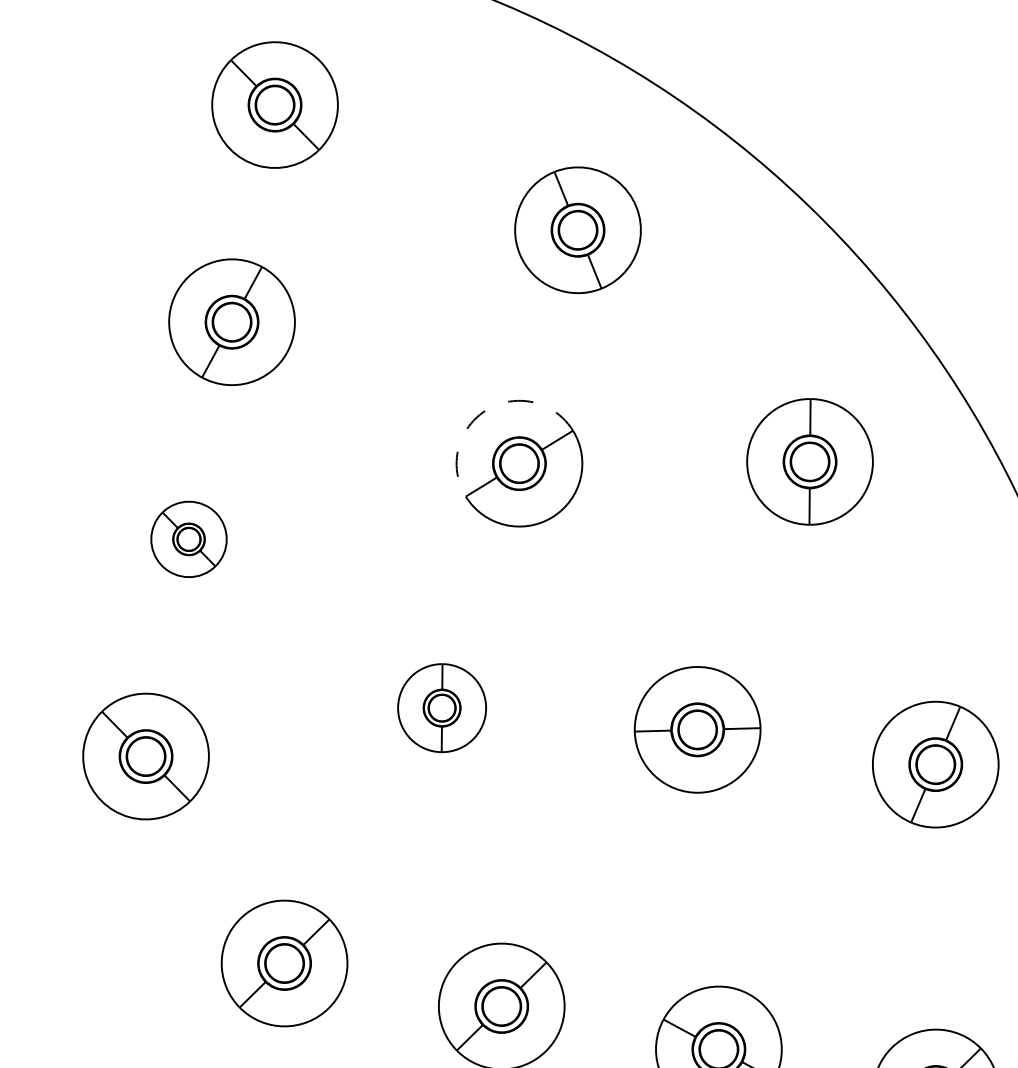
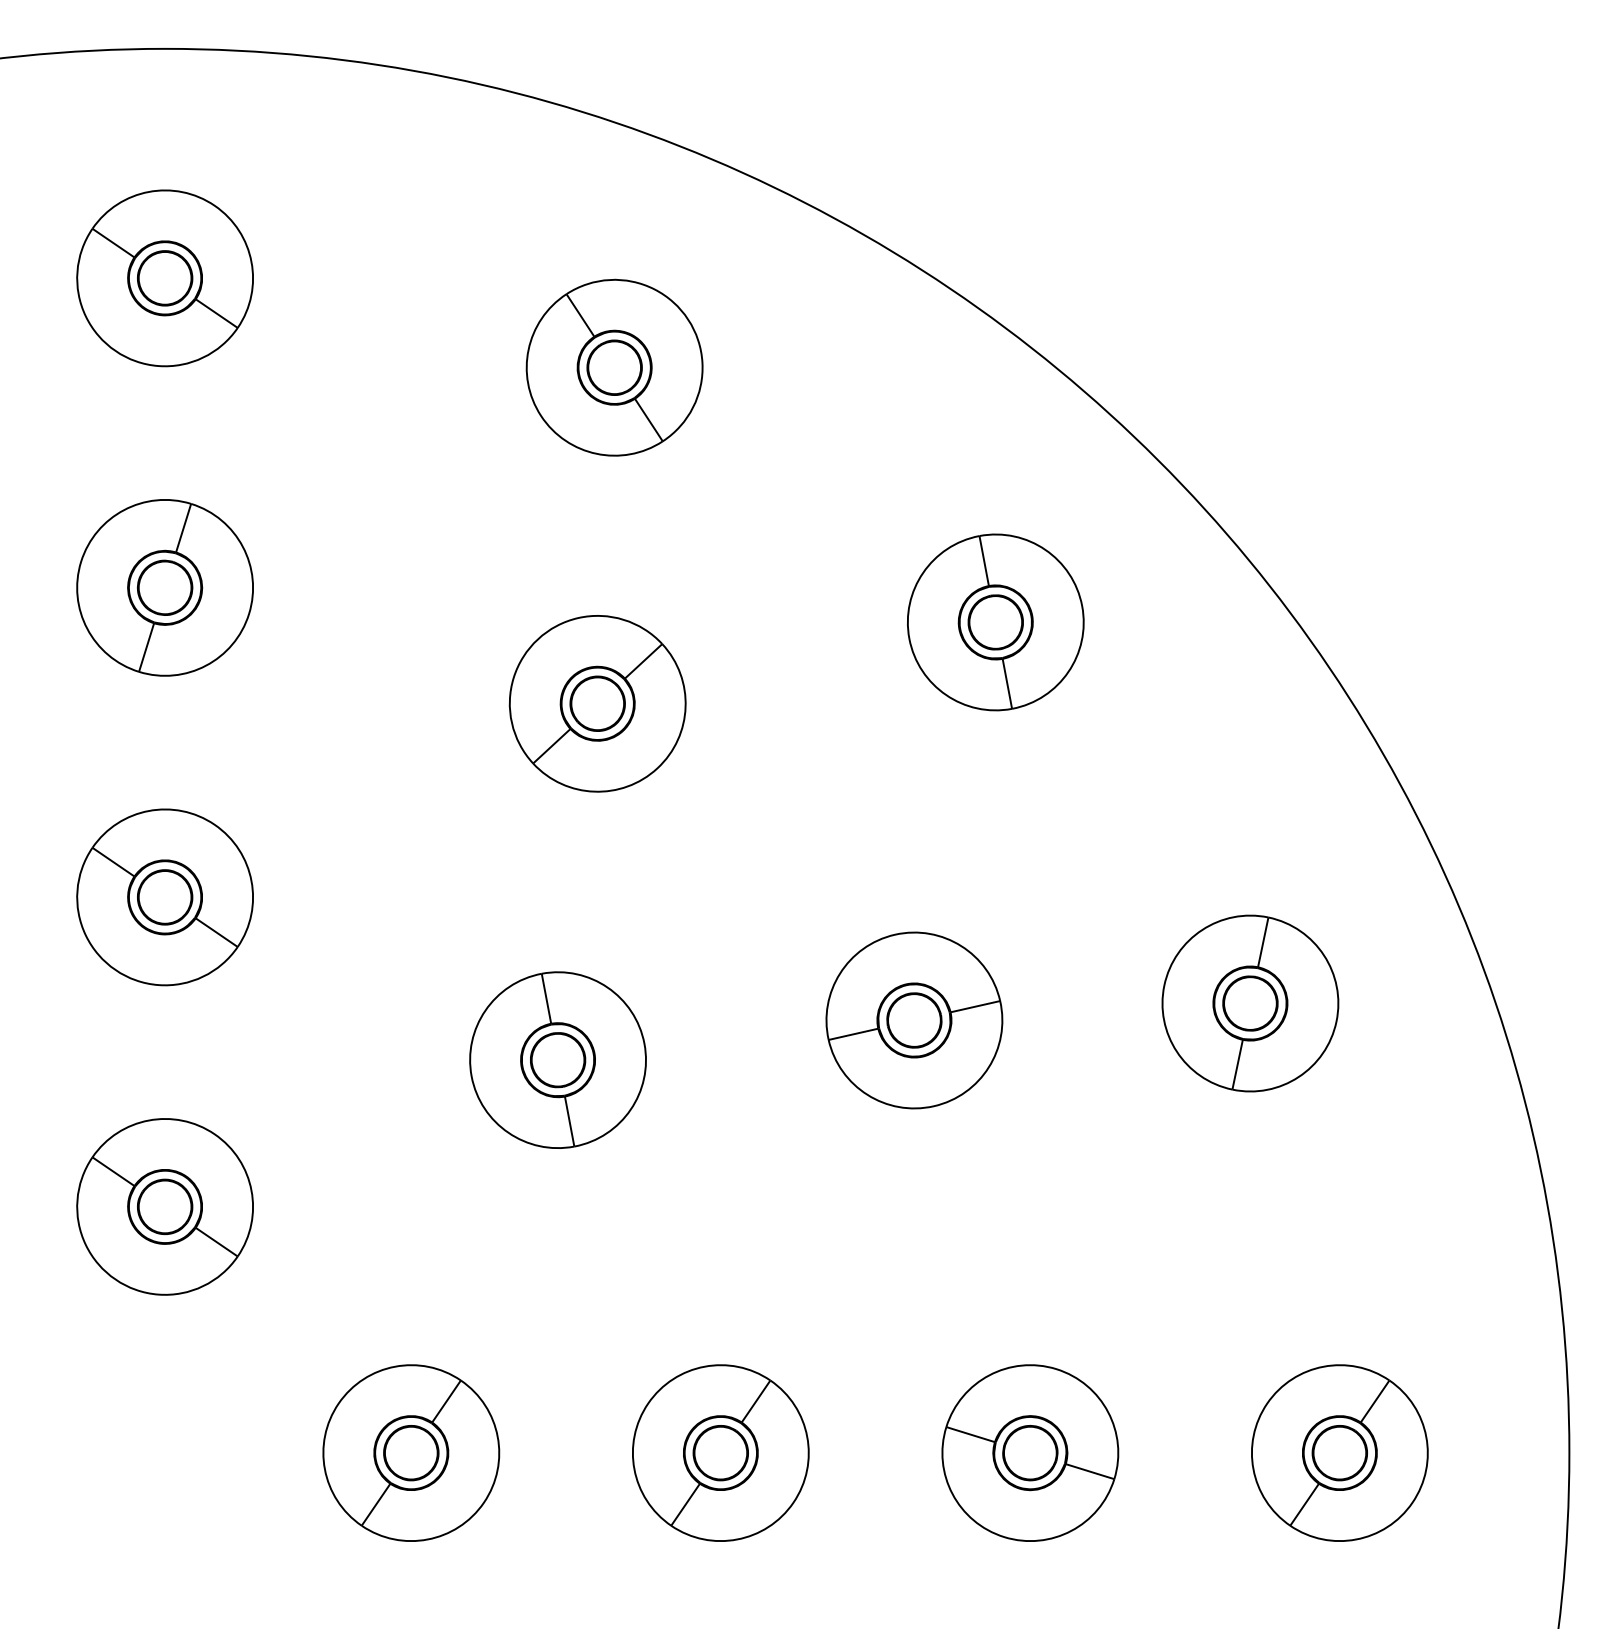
arc: (486, 410) -> (538, 639), dashed -> solid
part: (188, 539) -> (164, 897), size x1.67
part: (441, 707) -> (557, 1059), size x1.43

